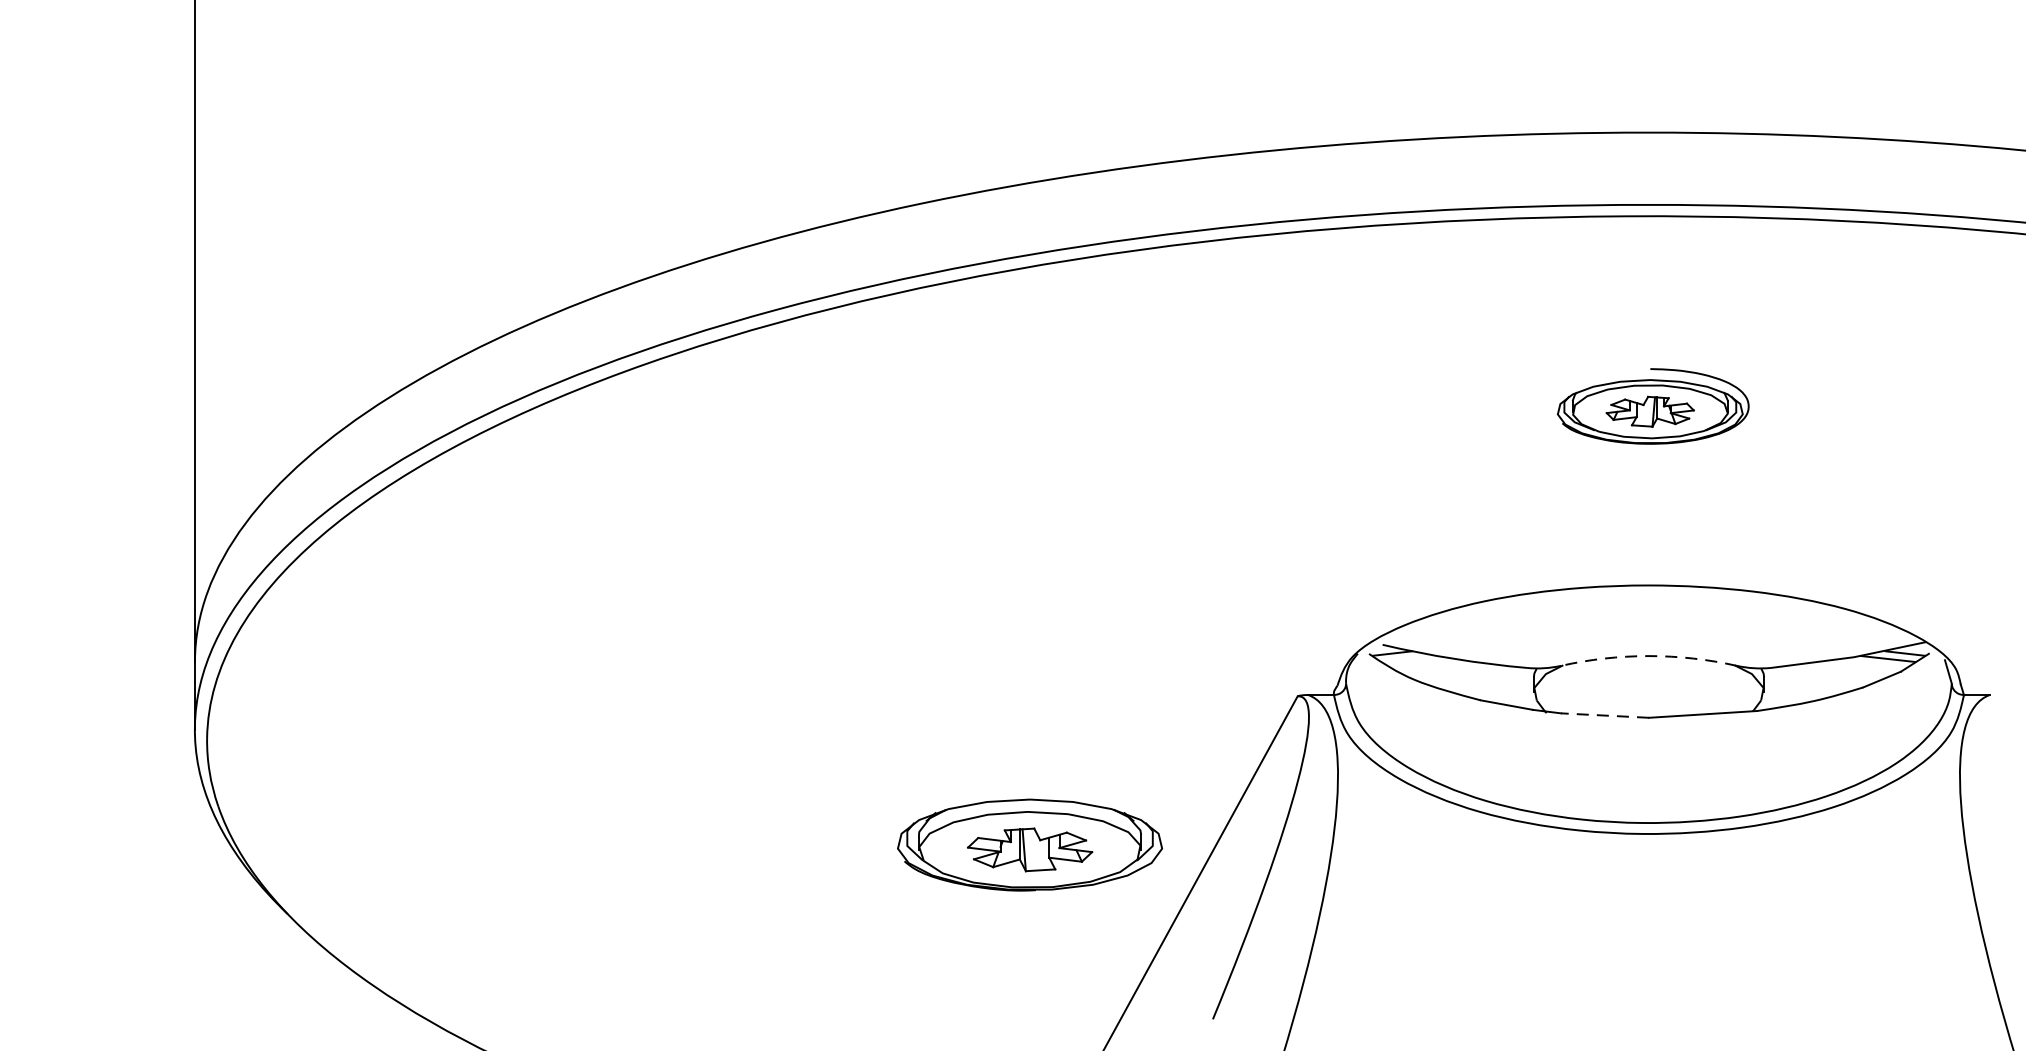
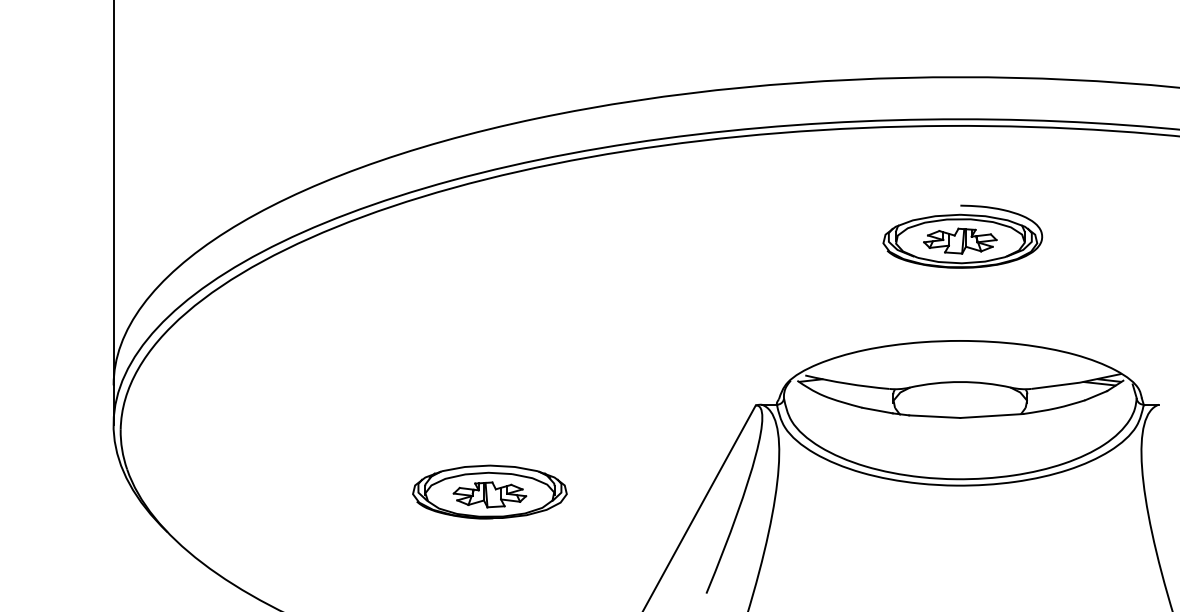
part: (1652, 406) -> (962, 236), size x1.43
arc: (1649, 656) -> (960, 382), dashed -> solid
line: (1604, 715) -> (934, 416), dashed -> solid
part: (1029, 844) -> (489, 491), moved

